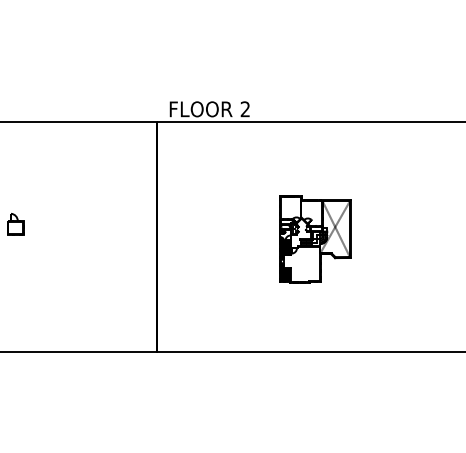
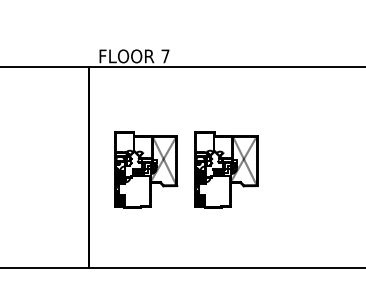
text: (244, 109) -> (164, 56), 2 -> 7
part: (223, 239) -> (146, 169), added

